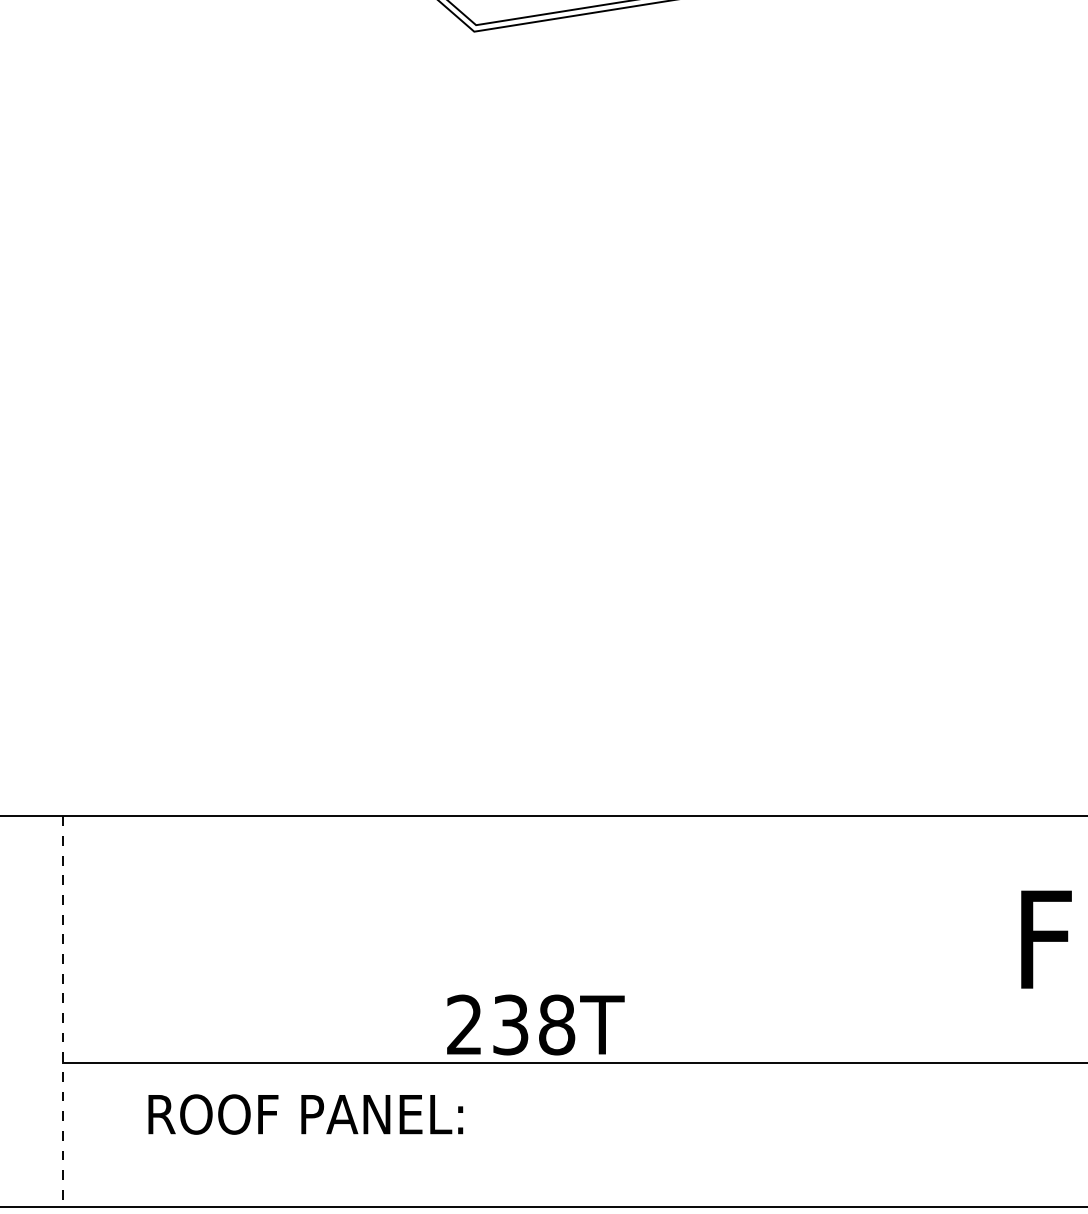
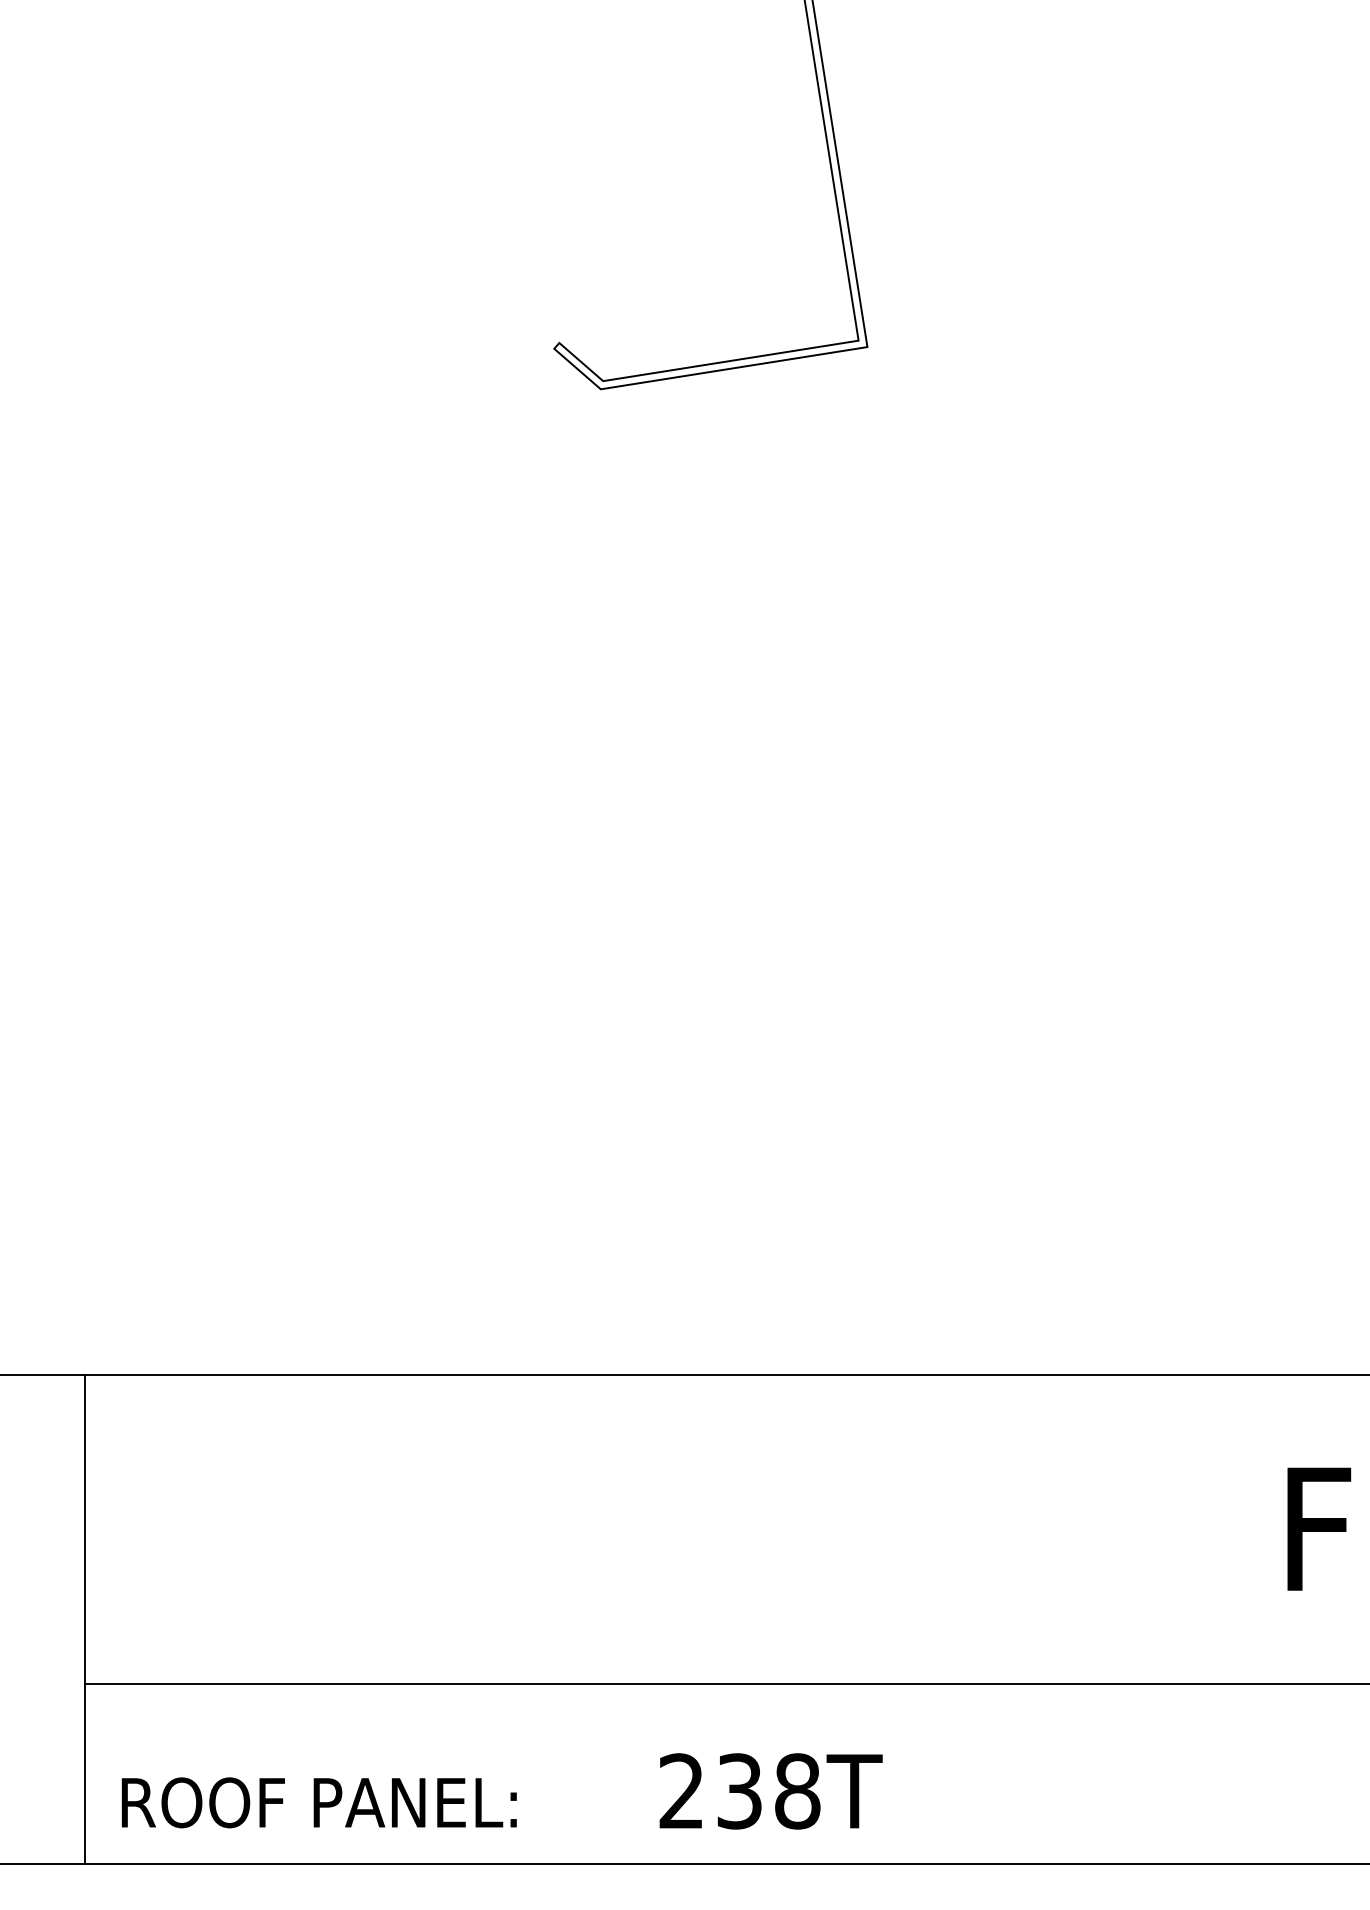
line: (63, 1011) -> (84, 1619), dashed -> solid
text: (535, 1025) -> (770, 1791), moved
text: (305, 1114) -> (318, 1802), moved

